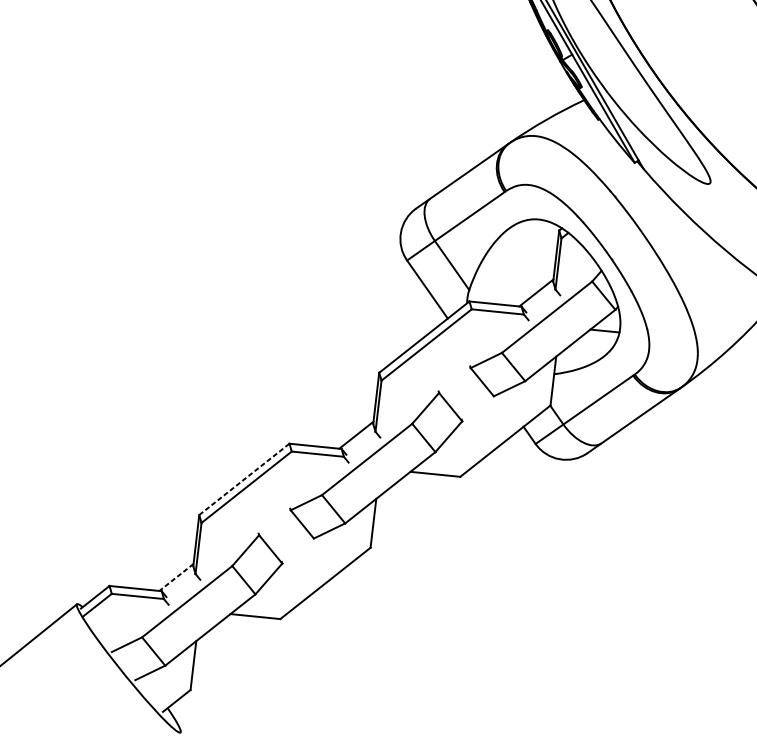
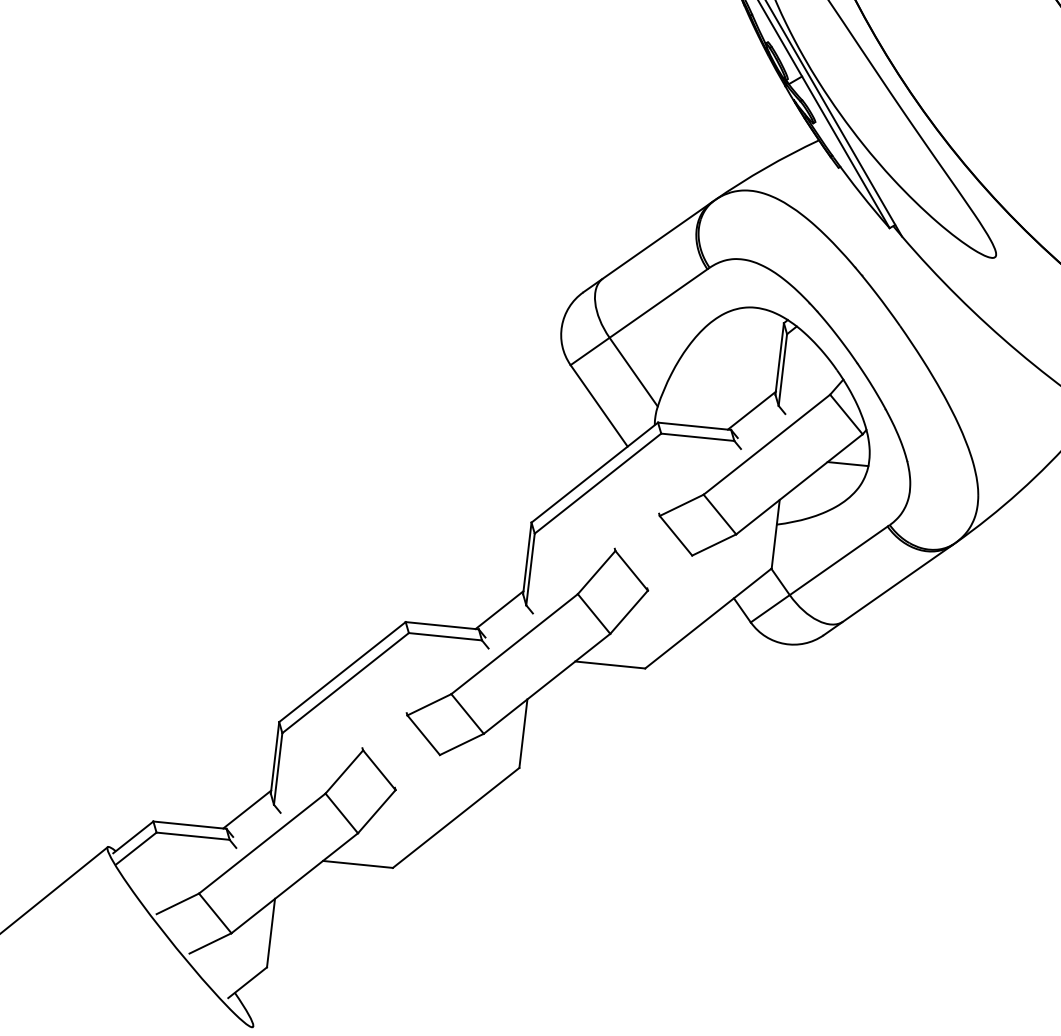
line: (244, 479) -> (342, 672), dashed -> solid
line: (176, 577) -> (247, 809), dashed -> solid

